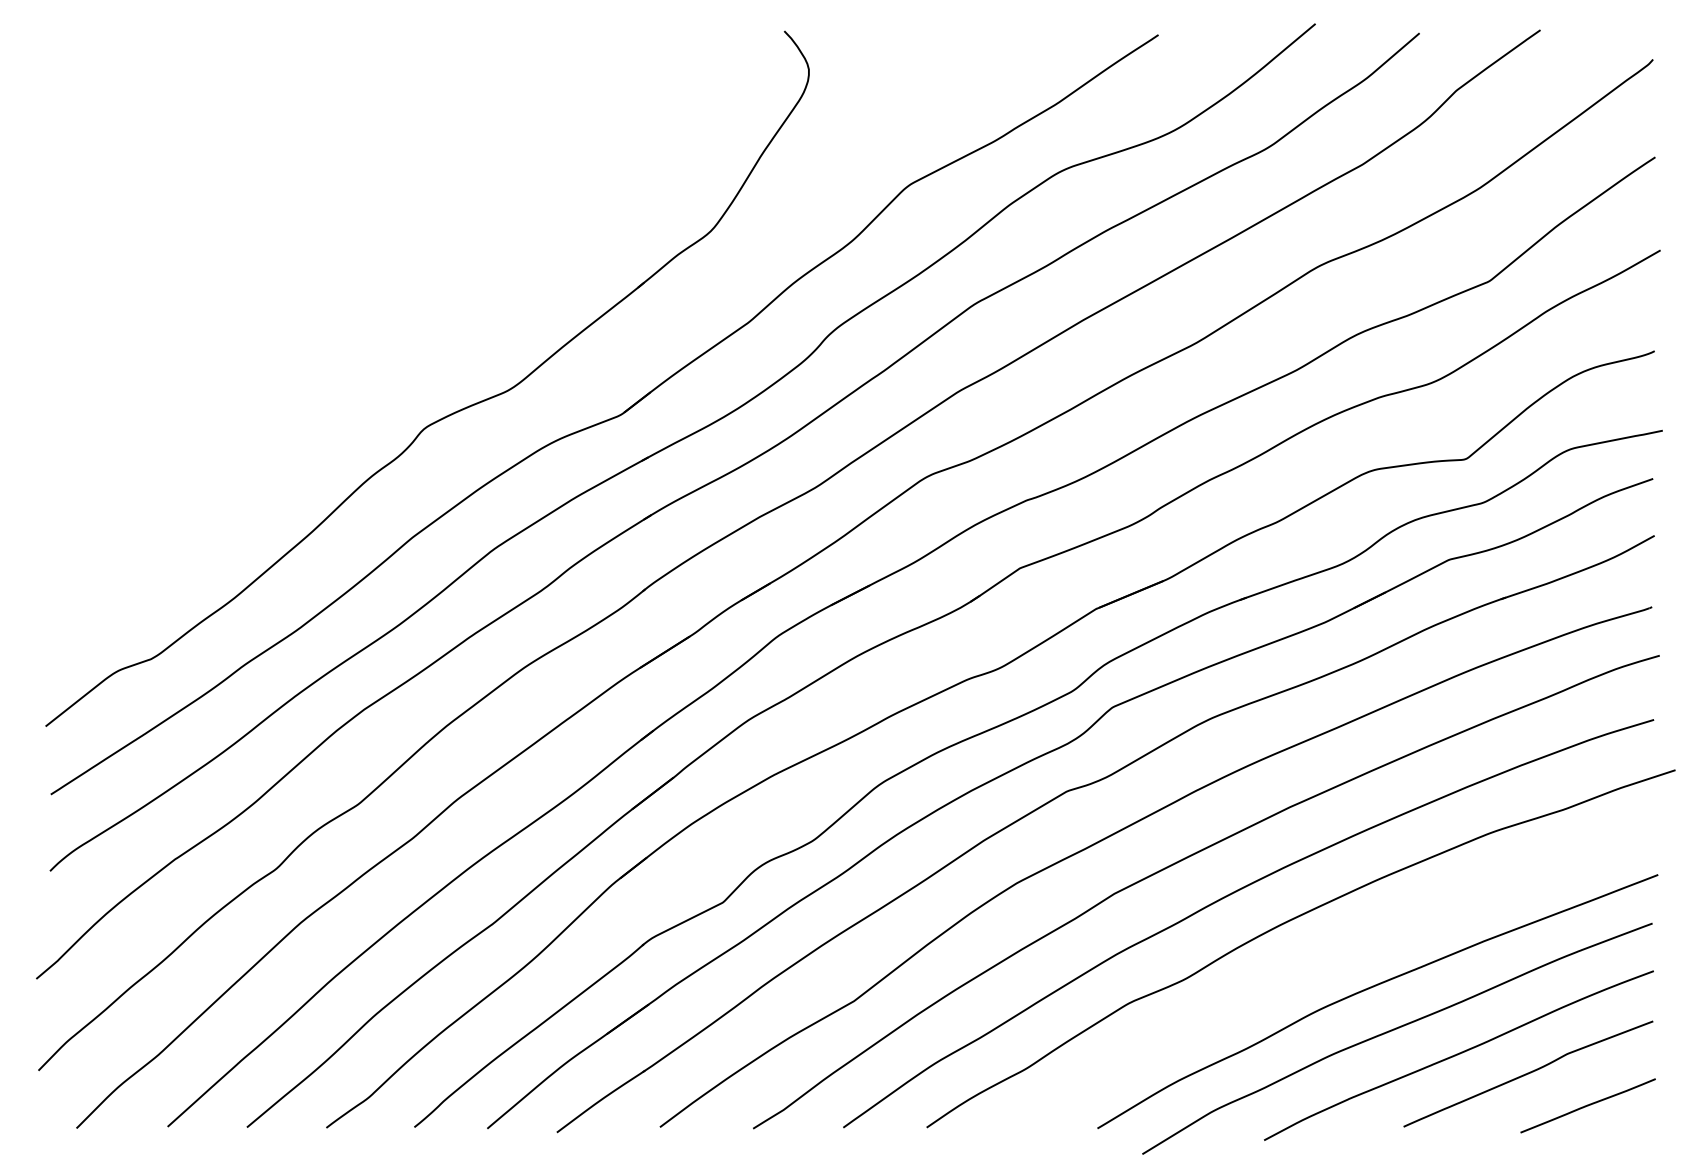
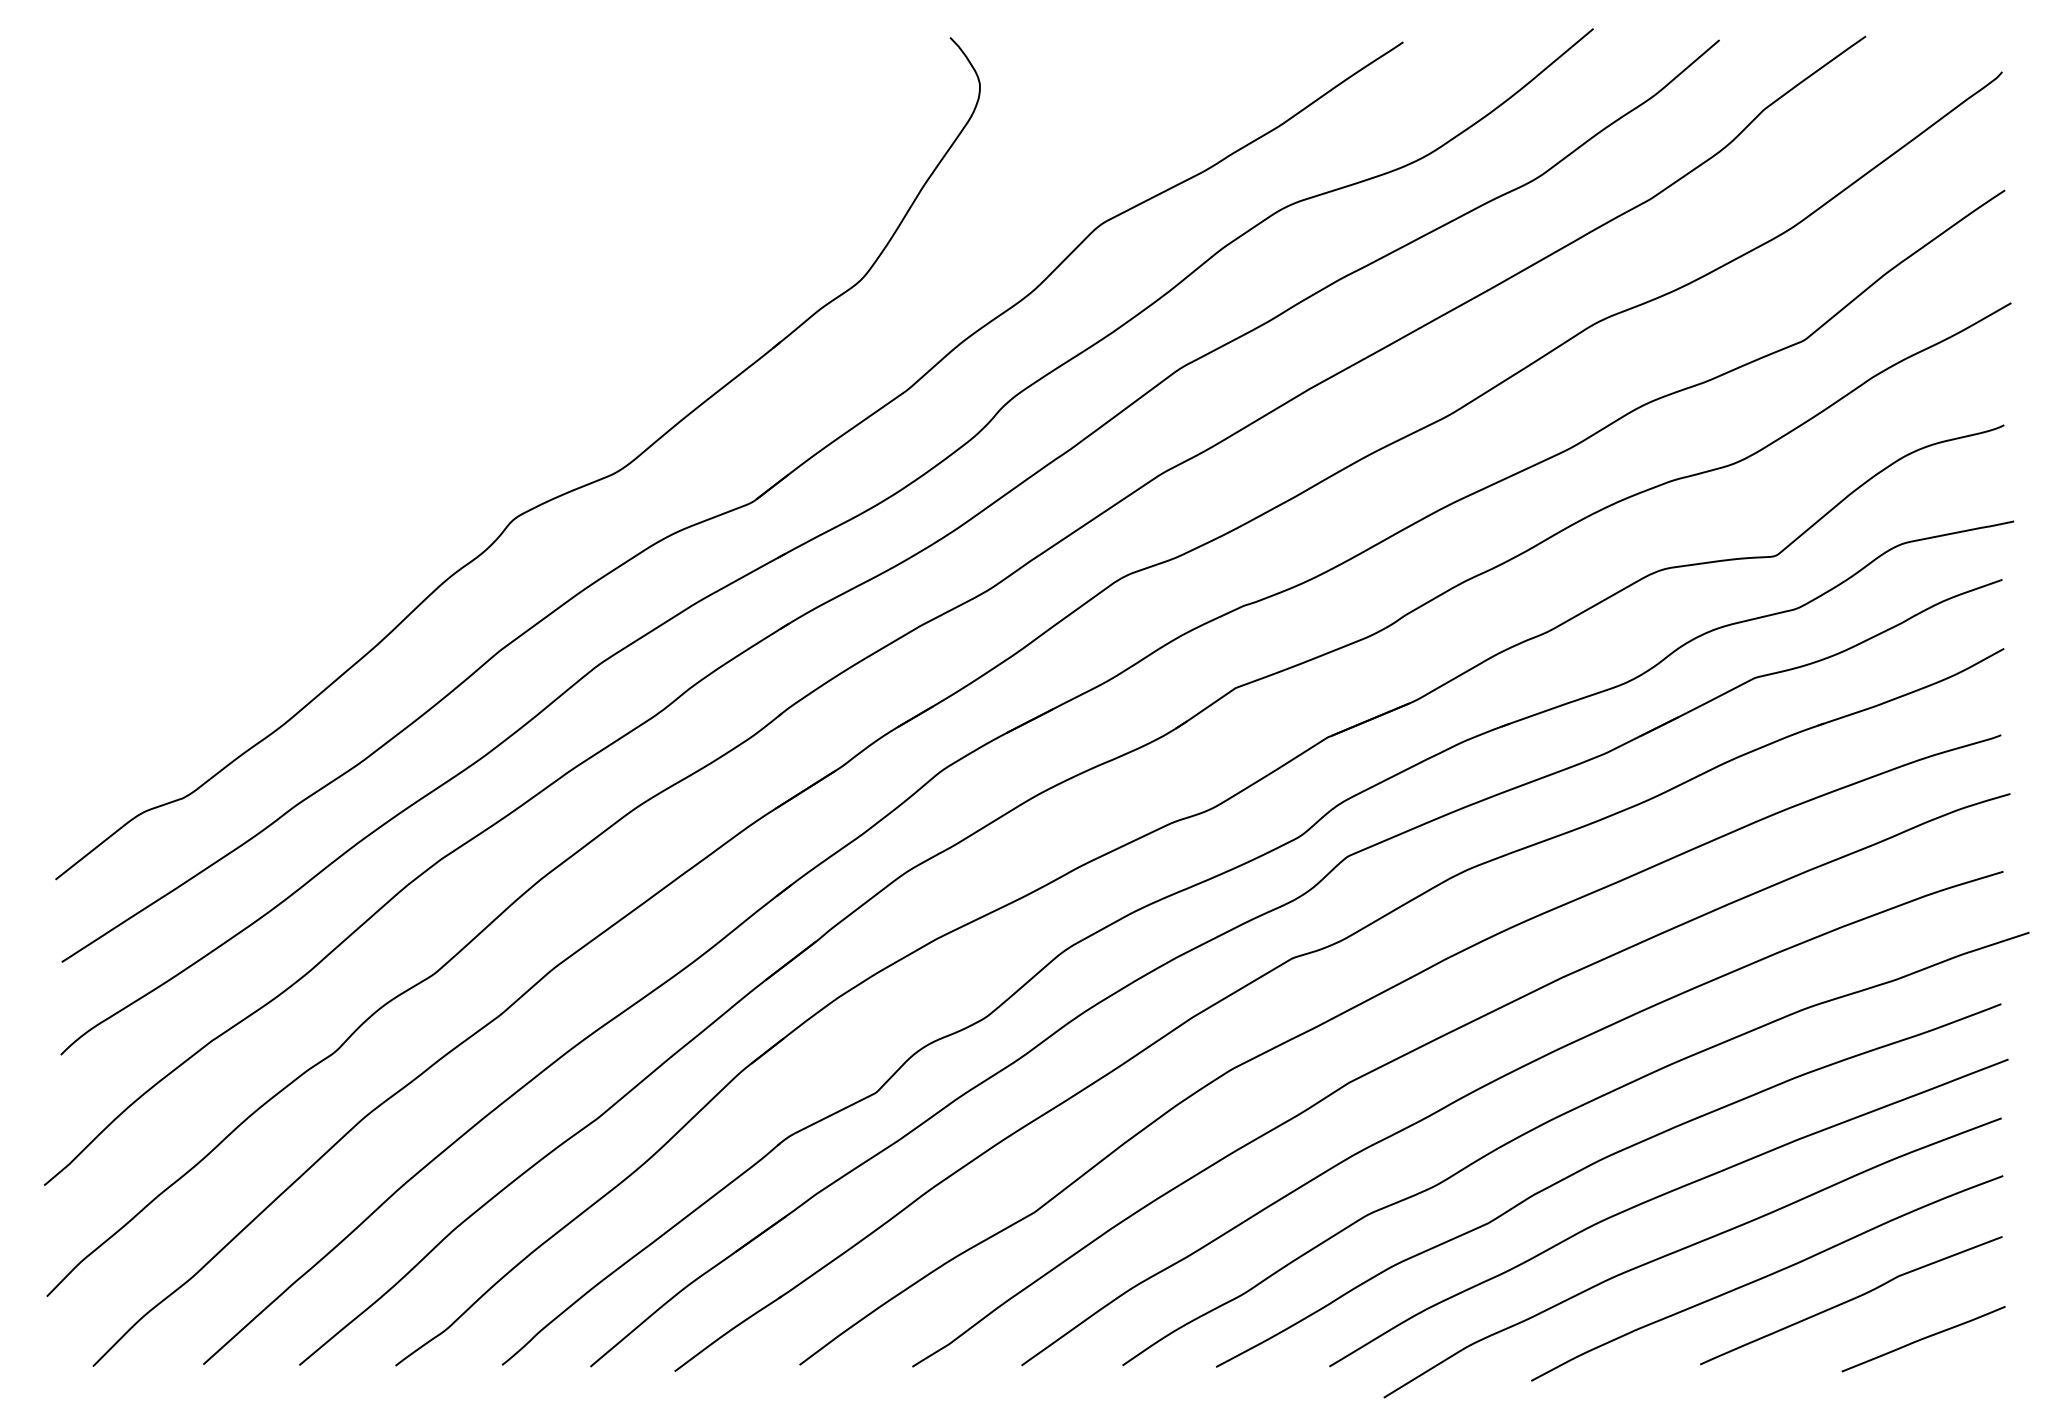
curve: (1318, 960) -> (1596, 1163), added

